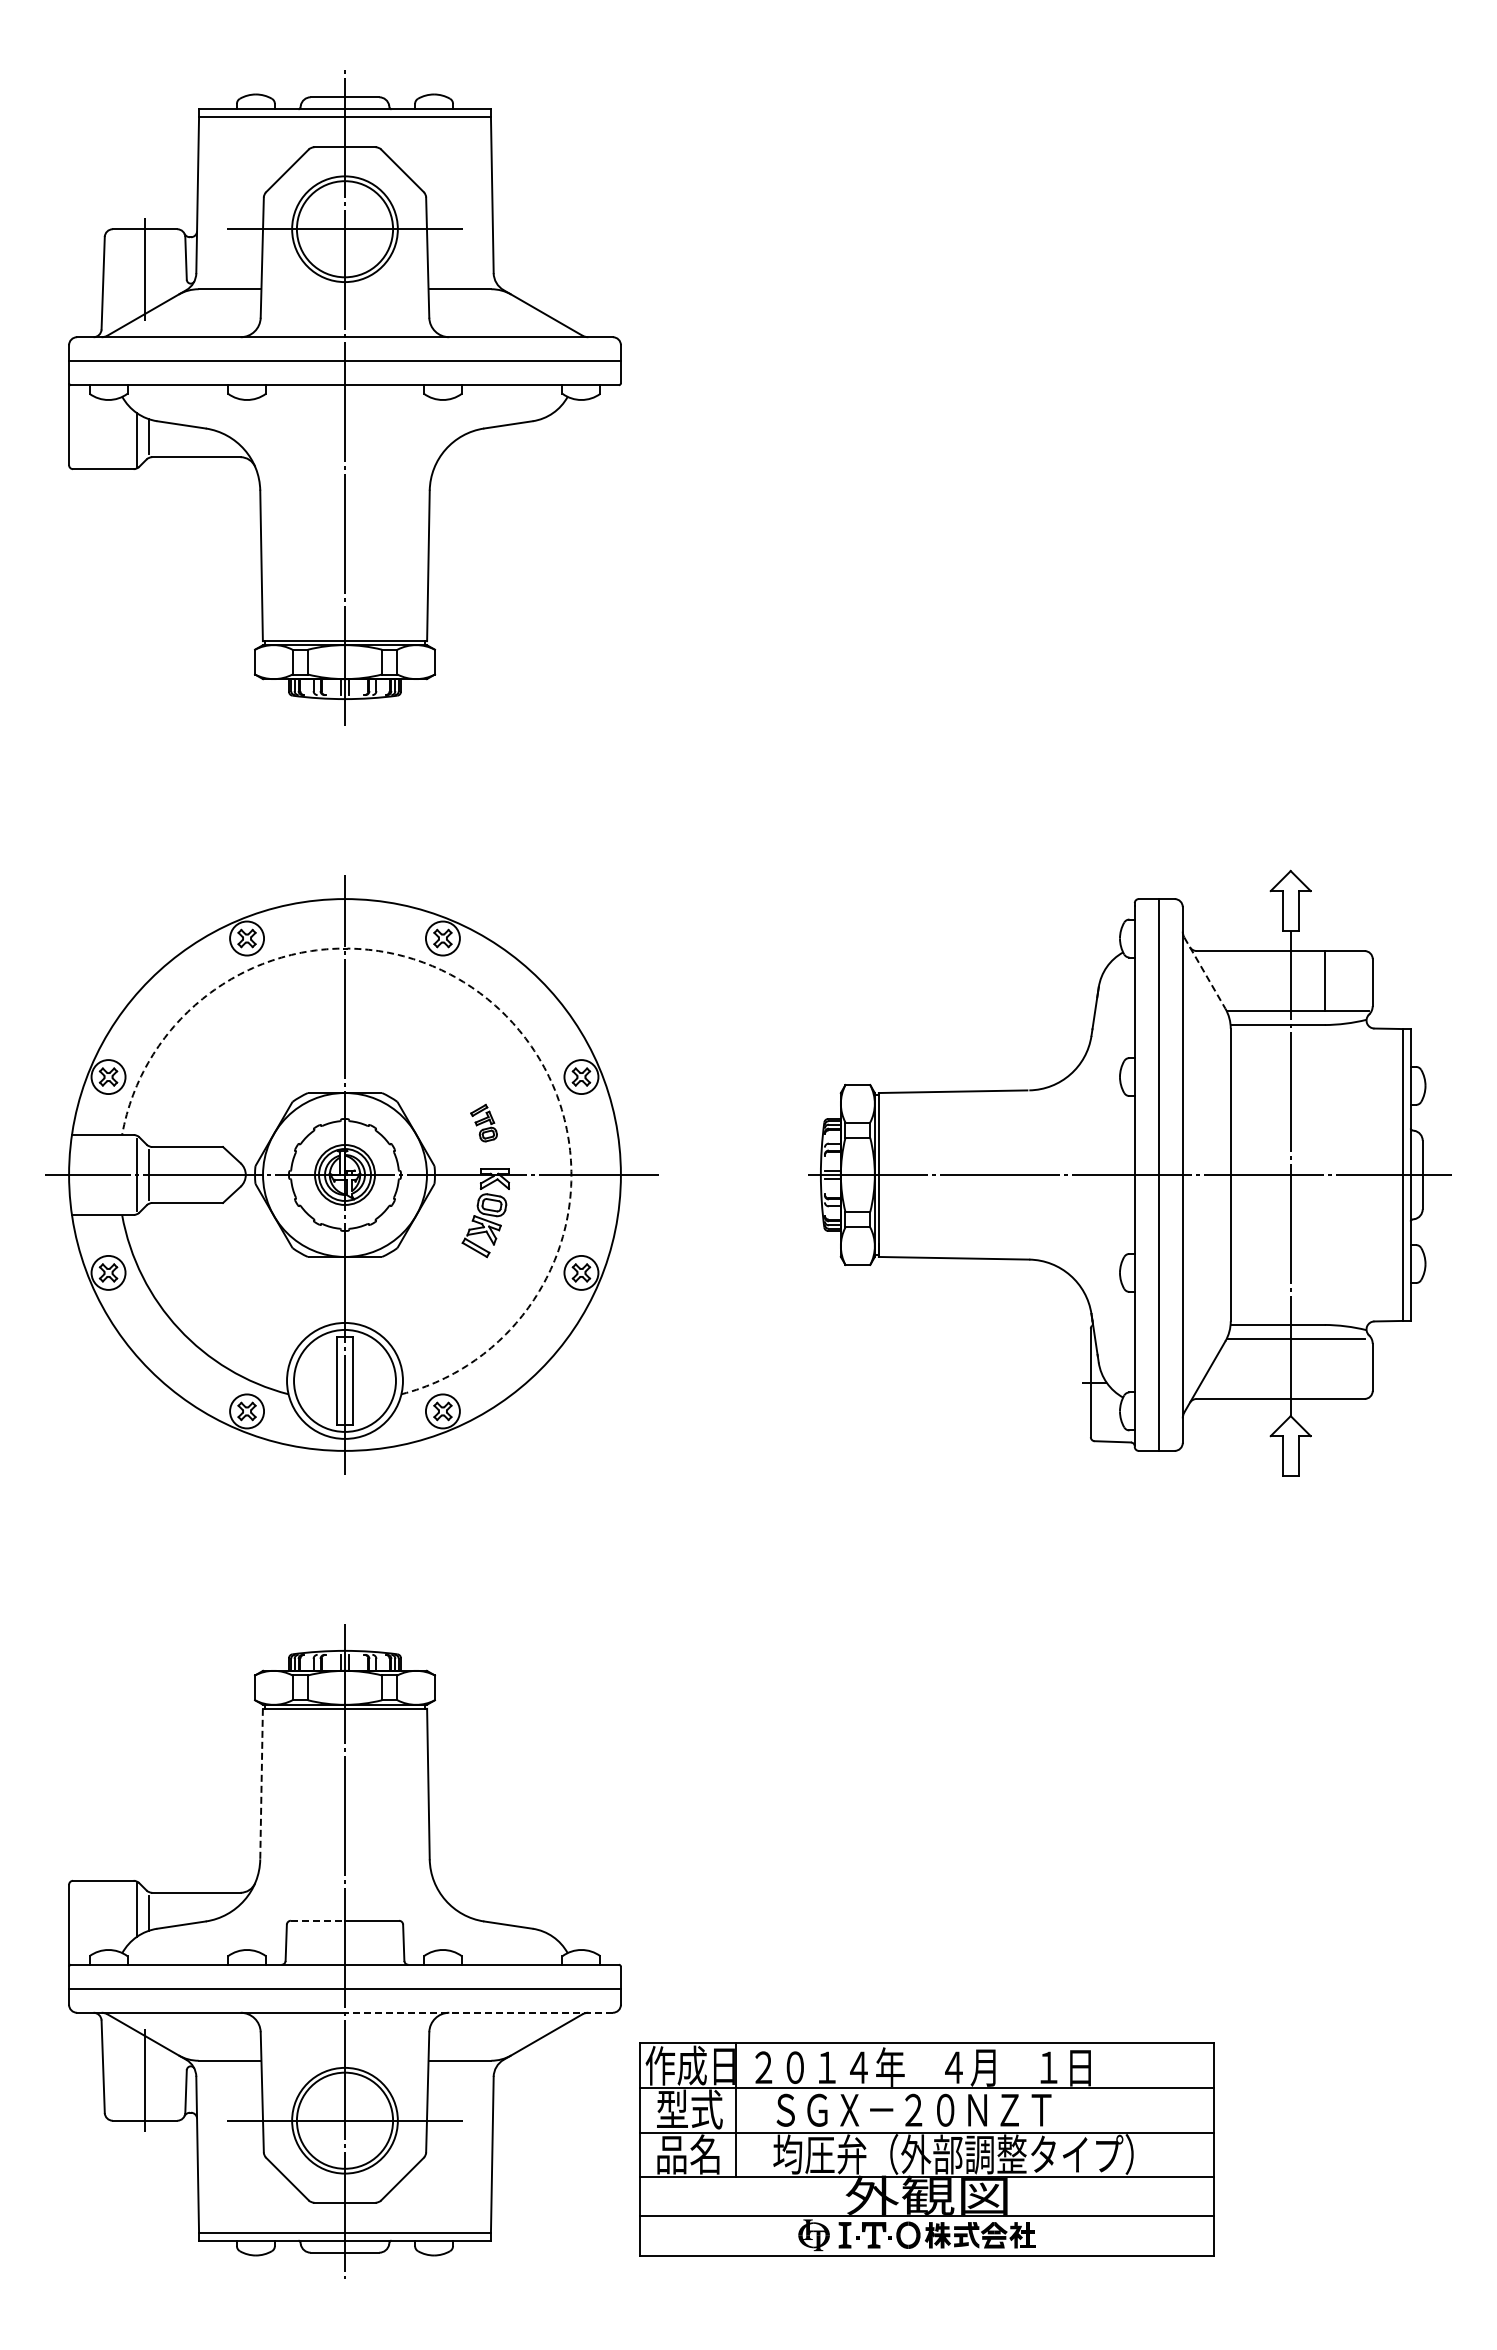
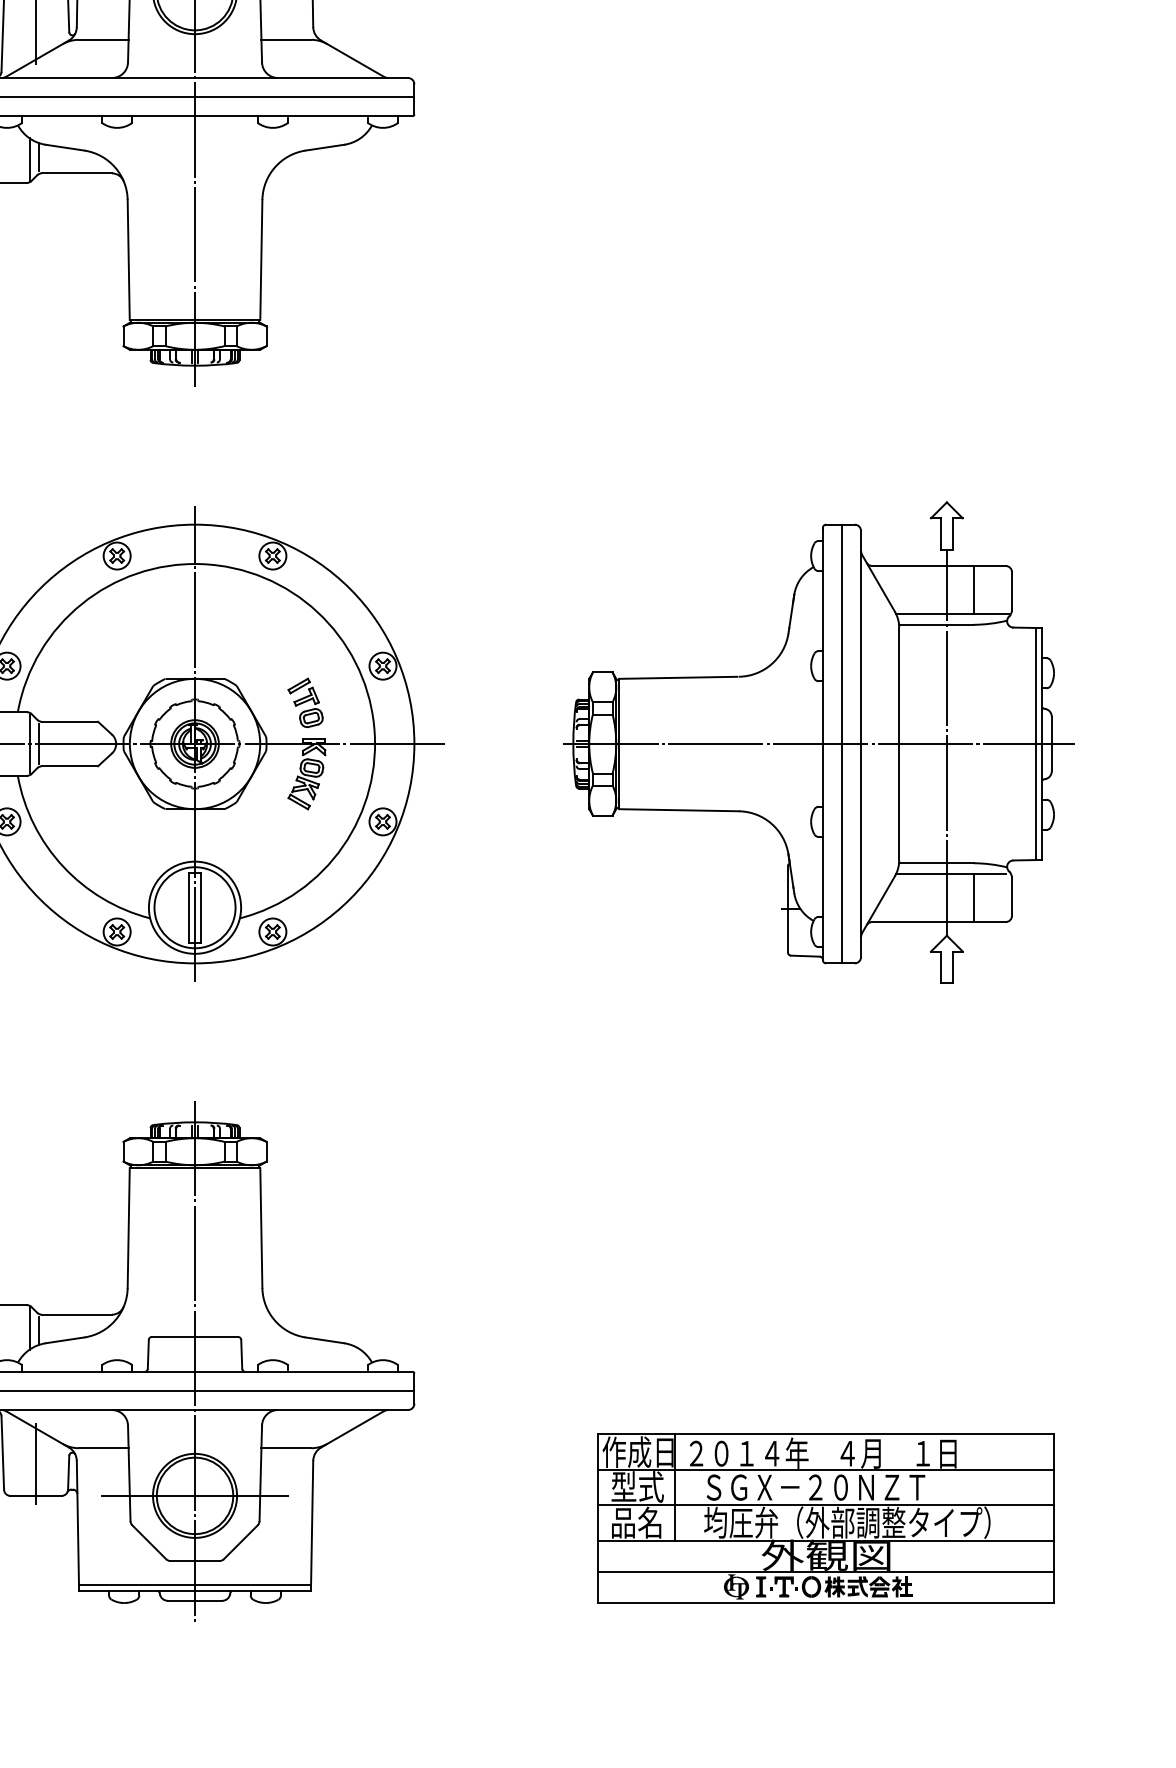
line: (1205, 973) -> (879, 583), dashed -> solid
arc: (499, 1009) -> (317, 612), dashed -> solid
part: (483, 1122) -> (305, 702), size x1.67
line: (1324, 1368) -> (973, 897), added
line: (261, 1784) -> (128, 1228), dashed -> solid
line: (318, 1920) -> (173, 1336), dashed -> solid
line: (478, 2012) -> (301, 1409), dashed -> solid
part: (926, 2149) -> (825, 1518), moved

